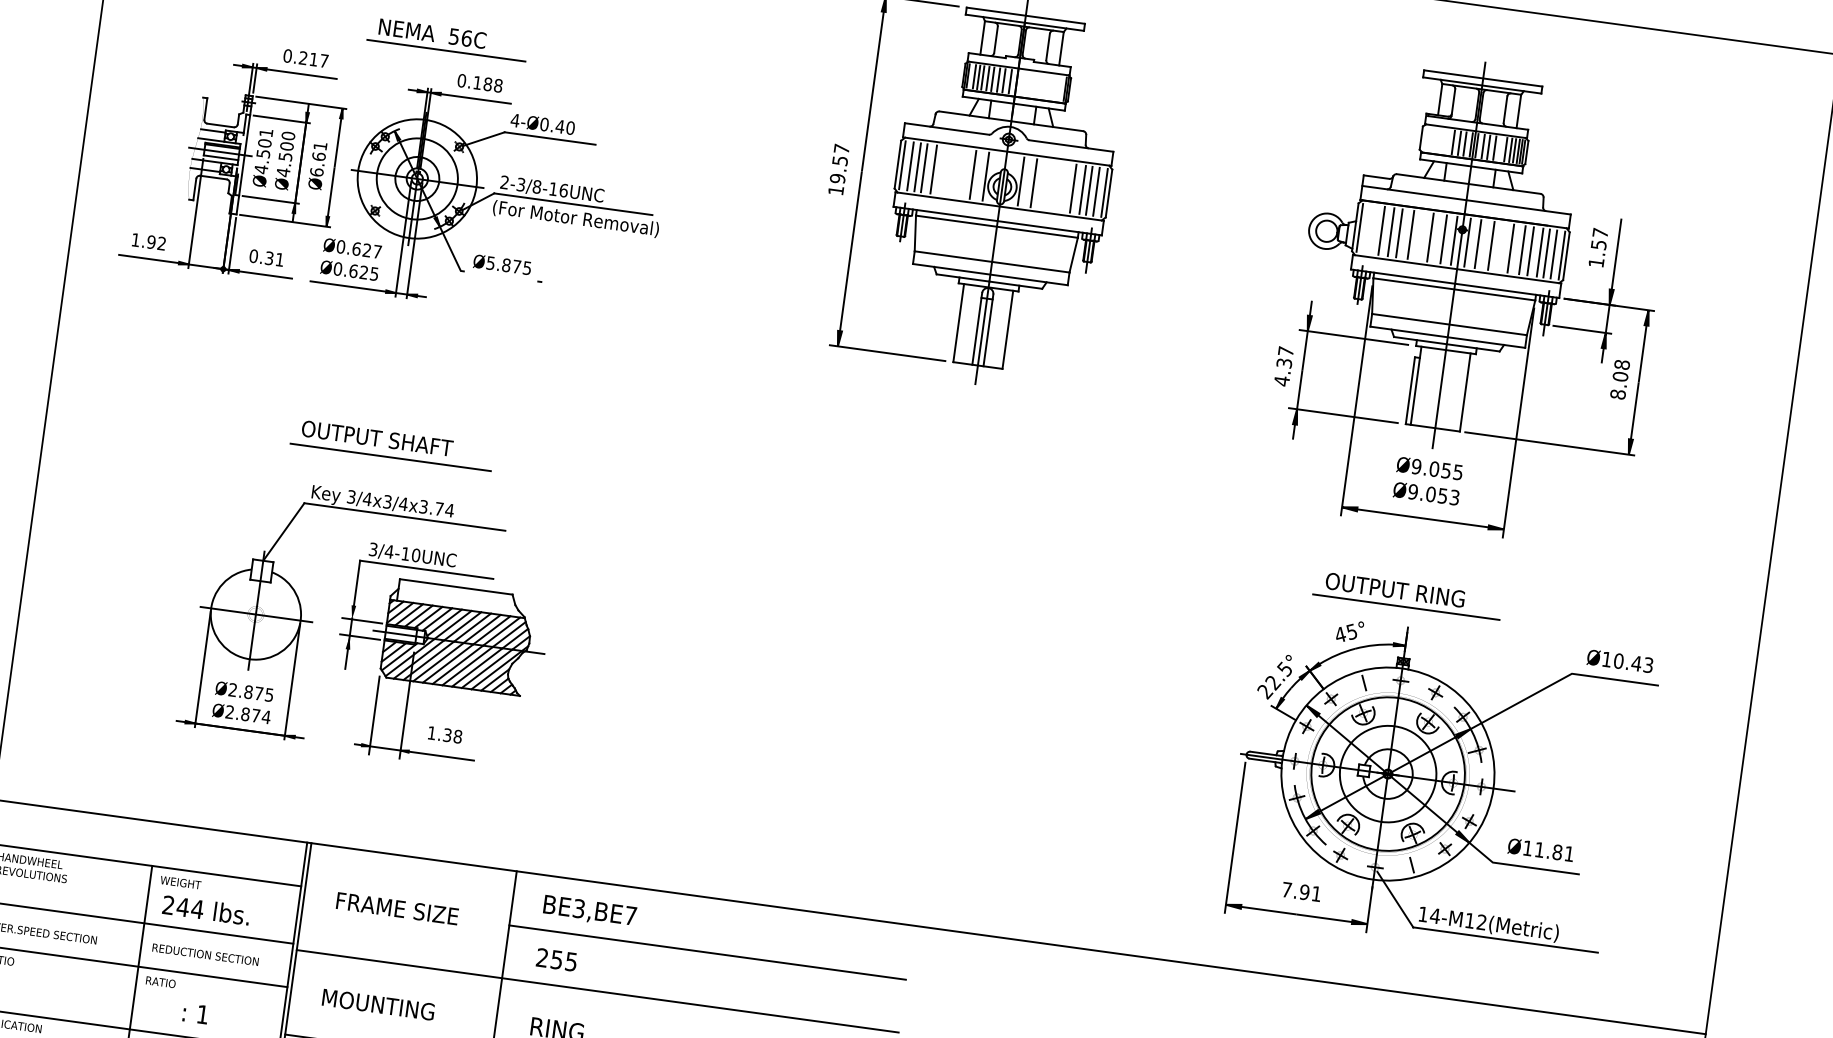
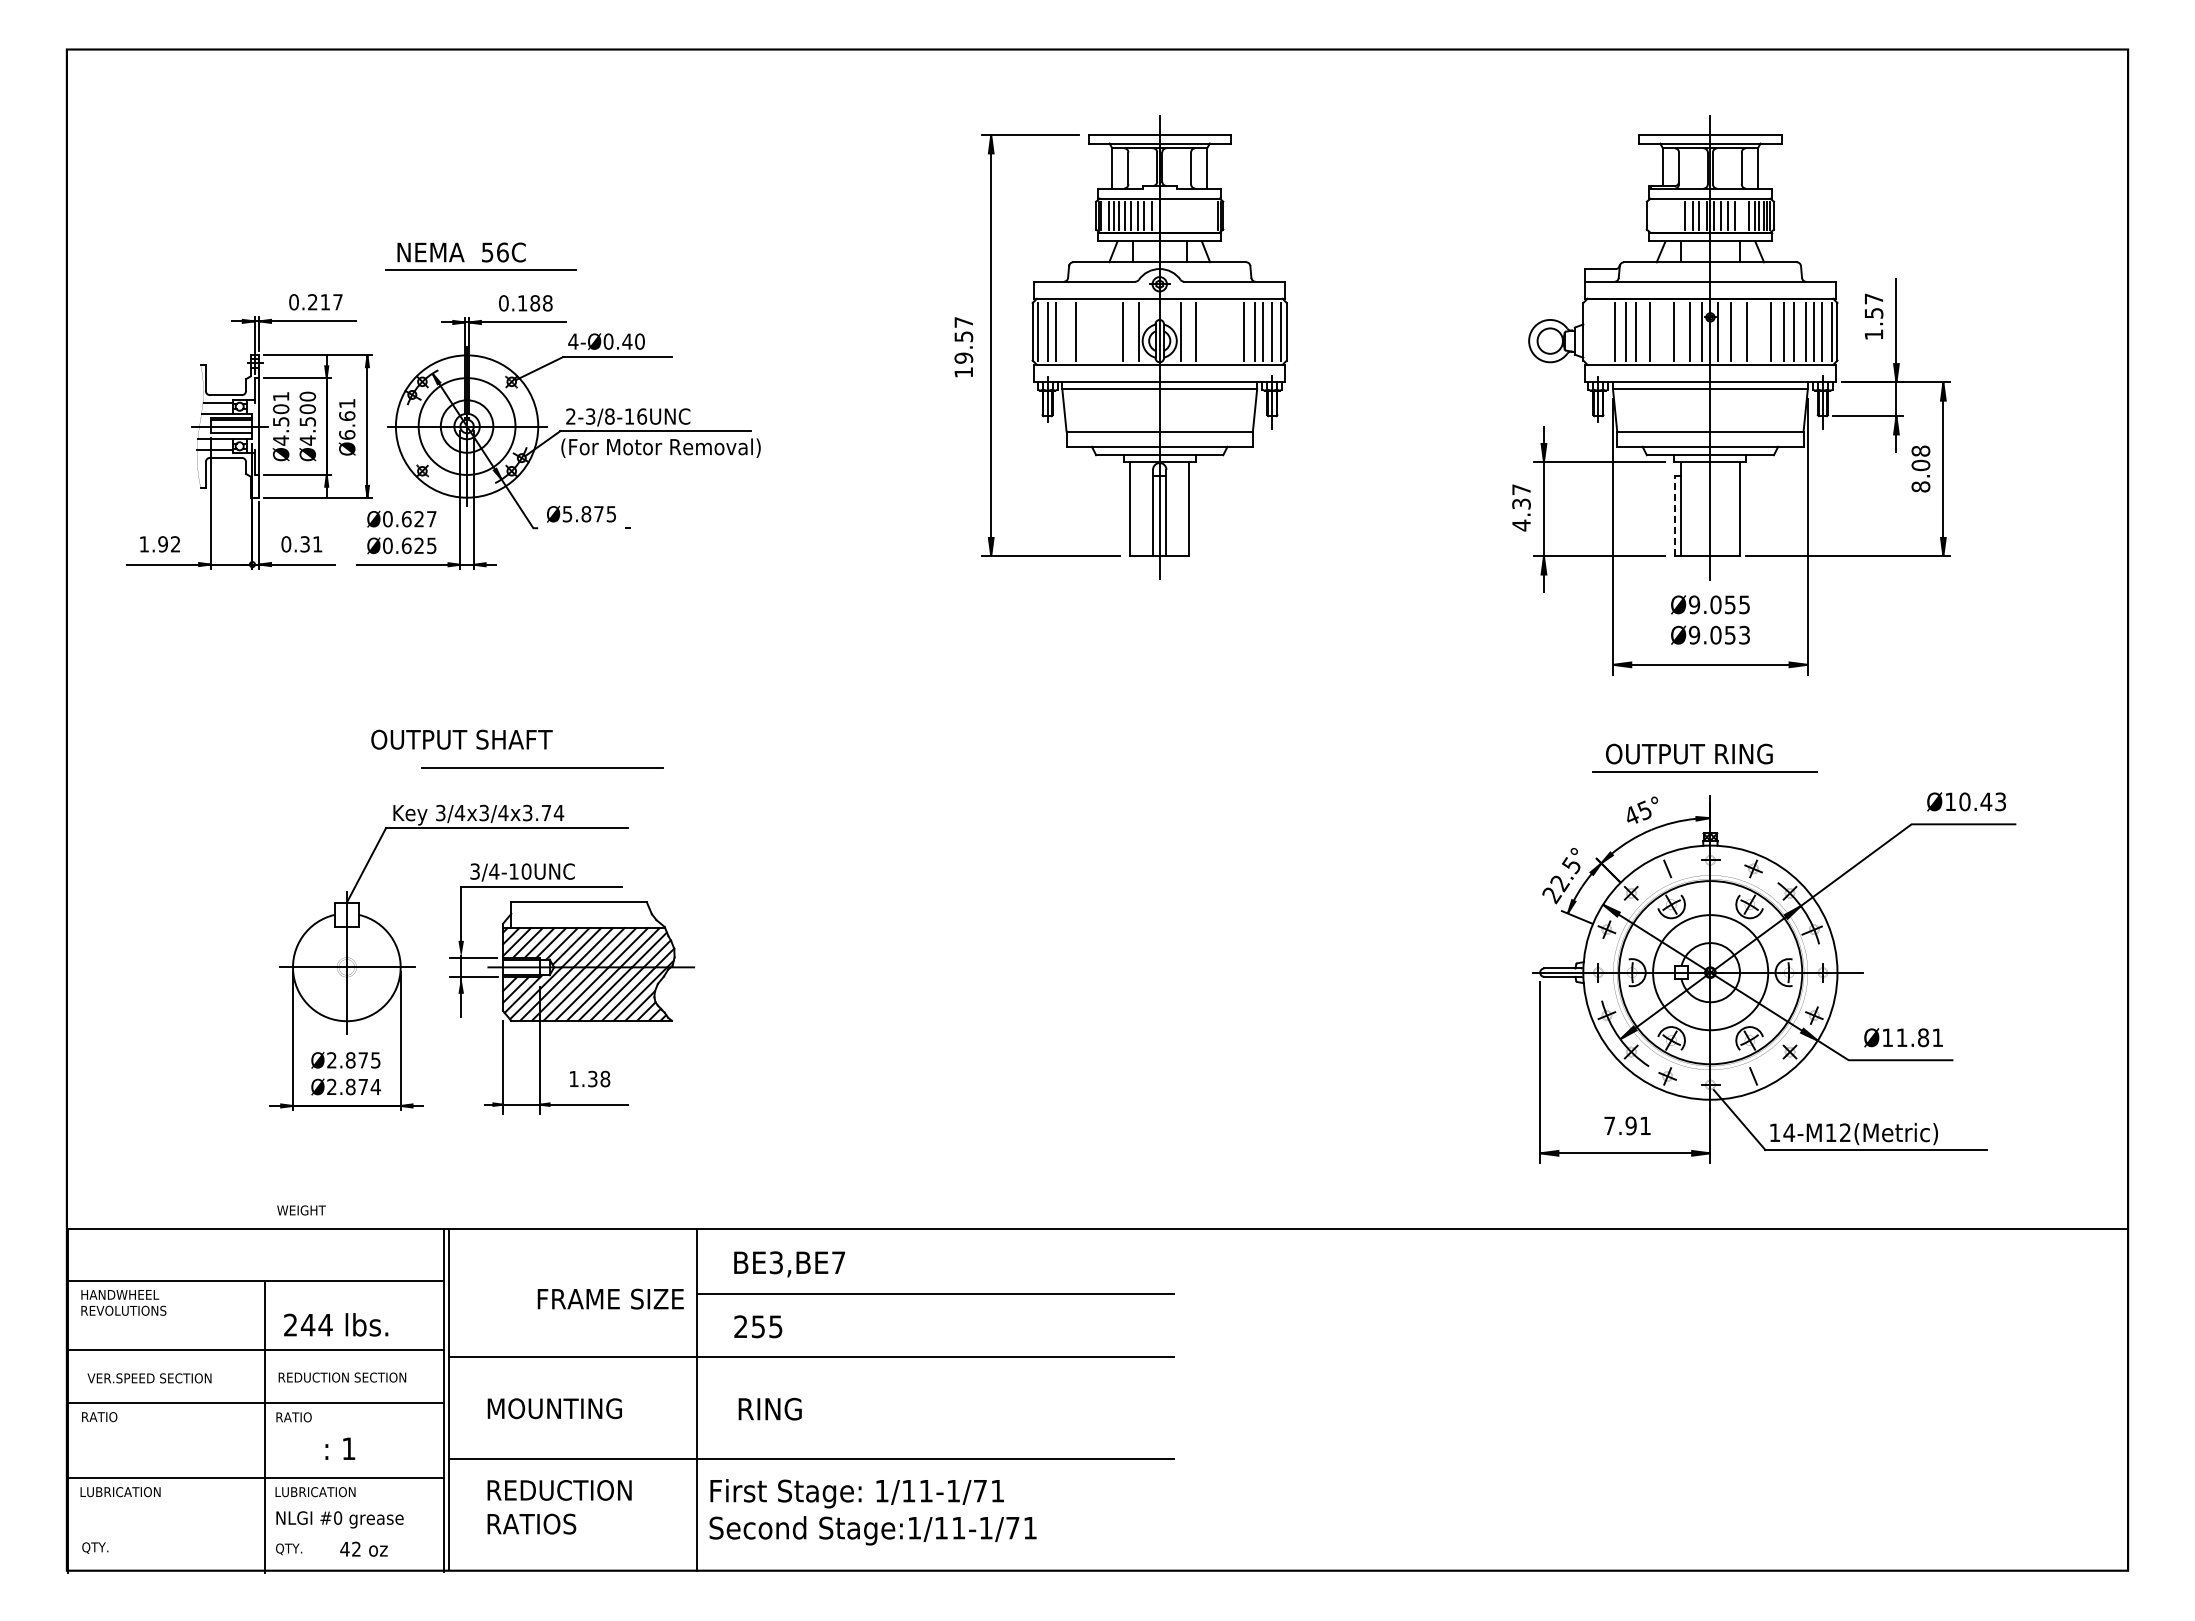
line: (924, 168) -> (1064, 331), removed
line: (1359, 227) -> (1588, 331), removed
line: (1410, 390) -> (1674, 515), solid -> dashed
line: (390, 457) -> (542, 767), moved
text: (180, 882) -> (301, 1210), moved
text: (397, 908) -> (610, 1298), moved

